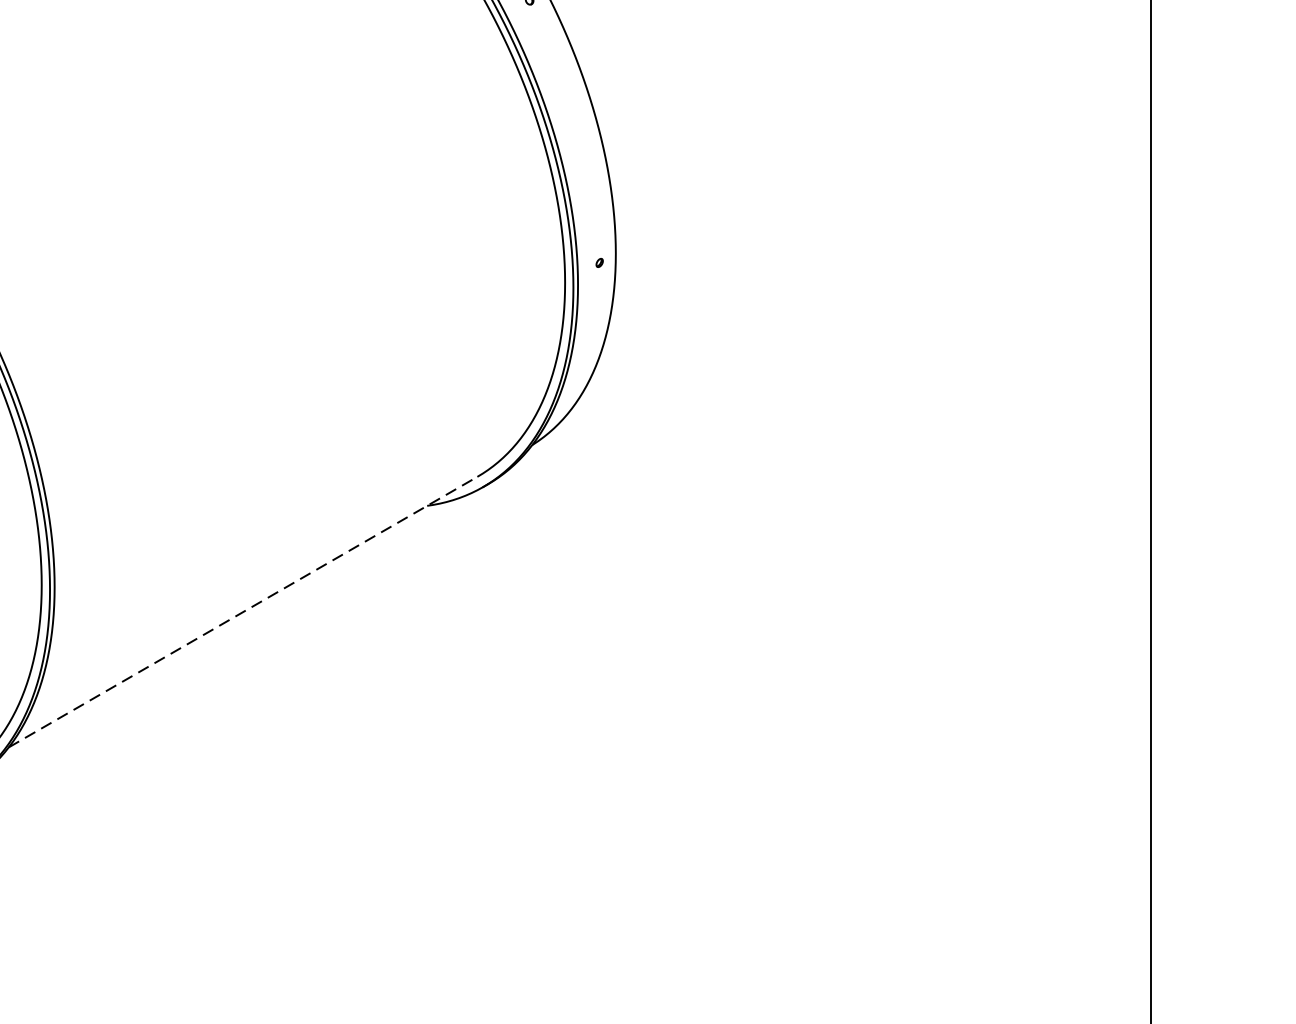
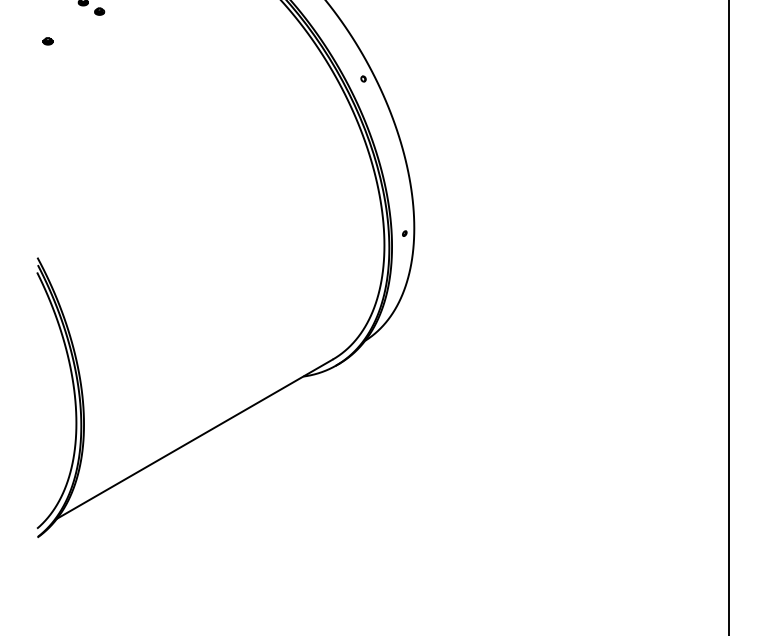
line: (244, 611) -> (195, 438), dashed -> solid

